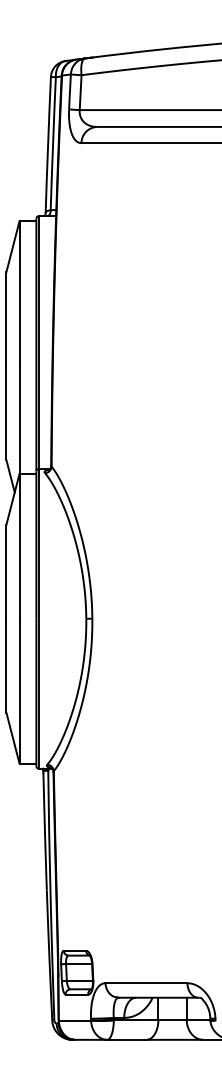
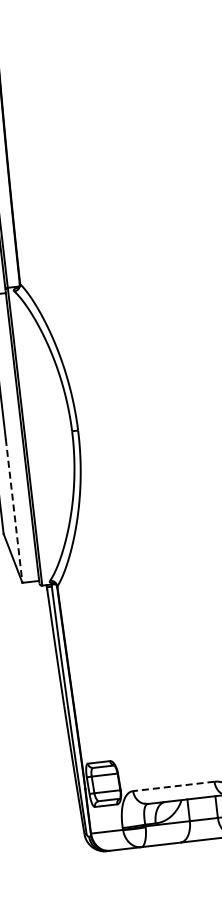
line: (19, 691) -> (14, 511), solid -> dashed
line: (146, 983) -> (173, 786), solid -> dashed

